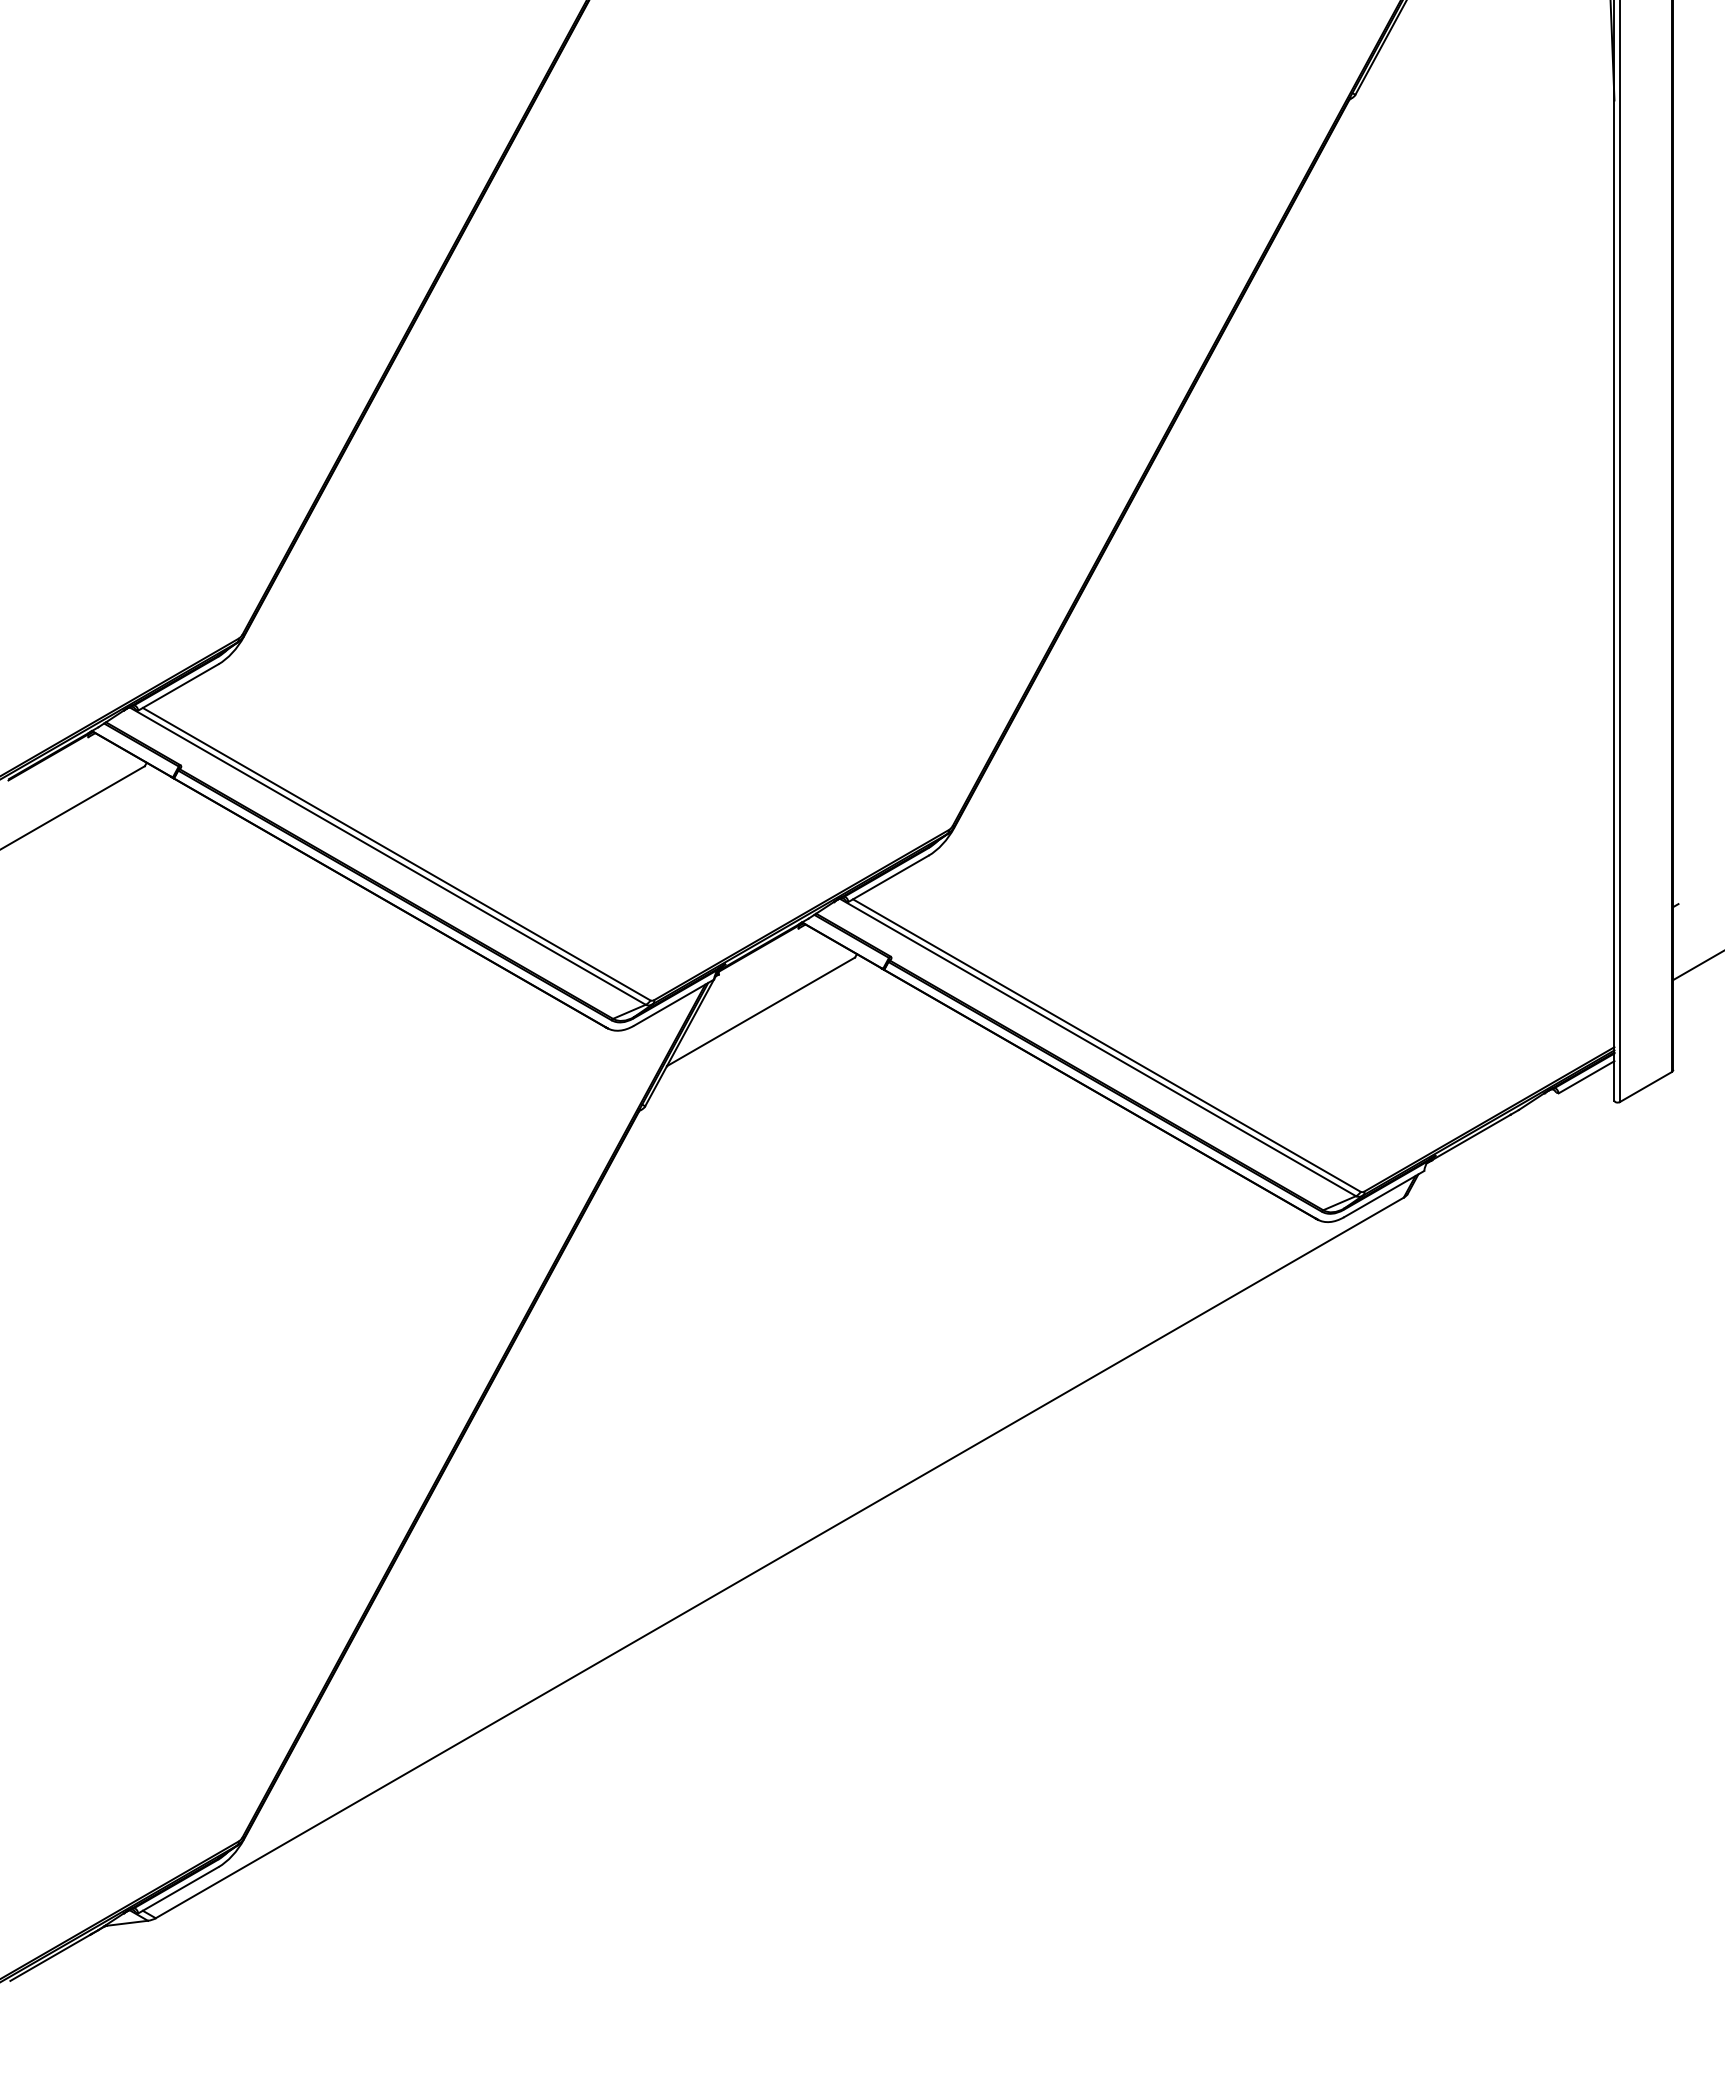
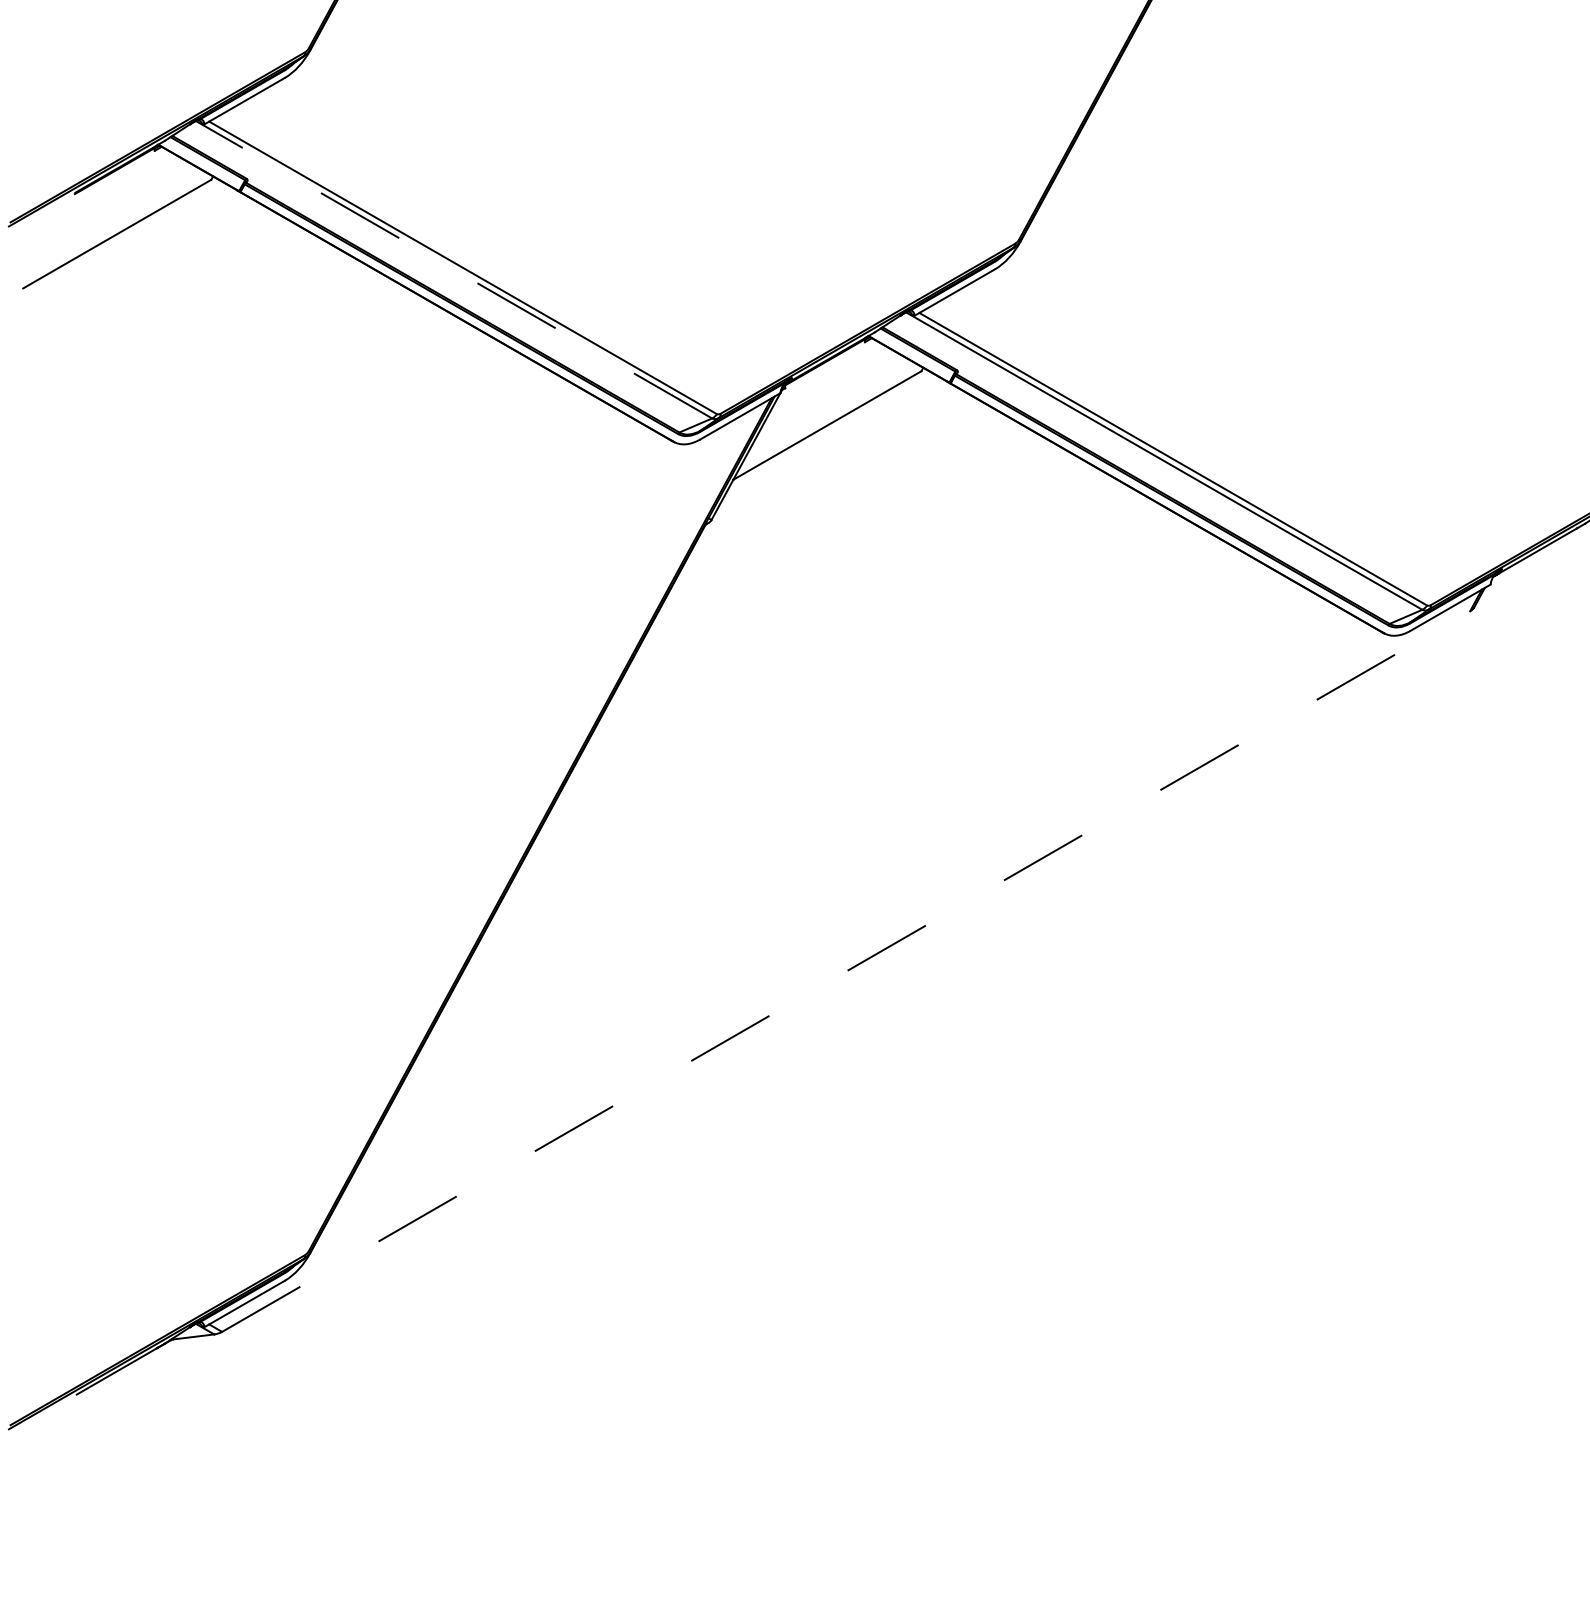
line: (387, 856) -> (453, 270), solid -> dashed
line: (779, 1557) -> (845, 971), solid -> dashed

